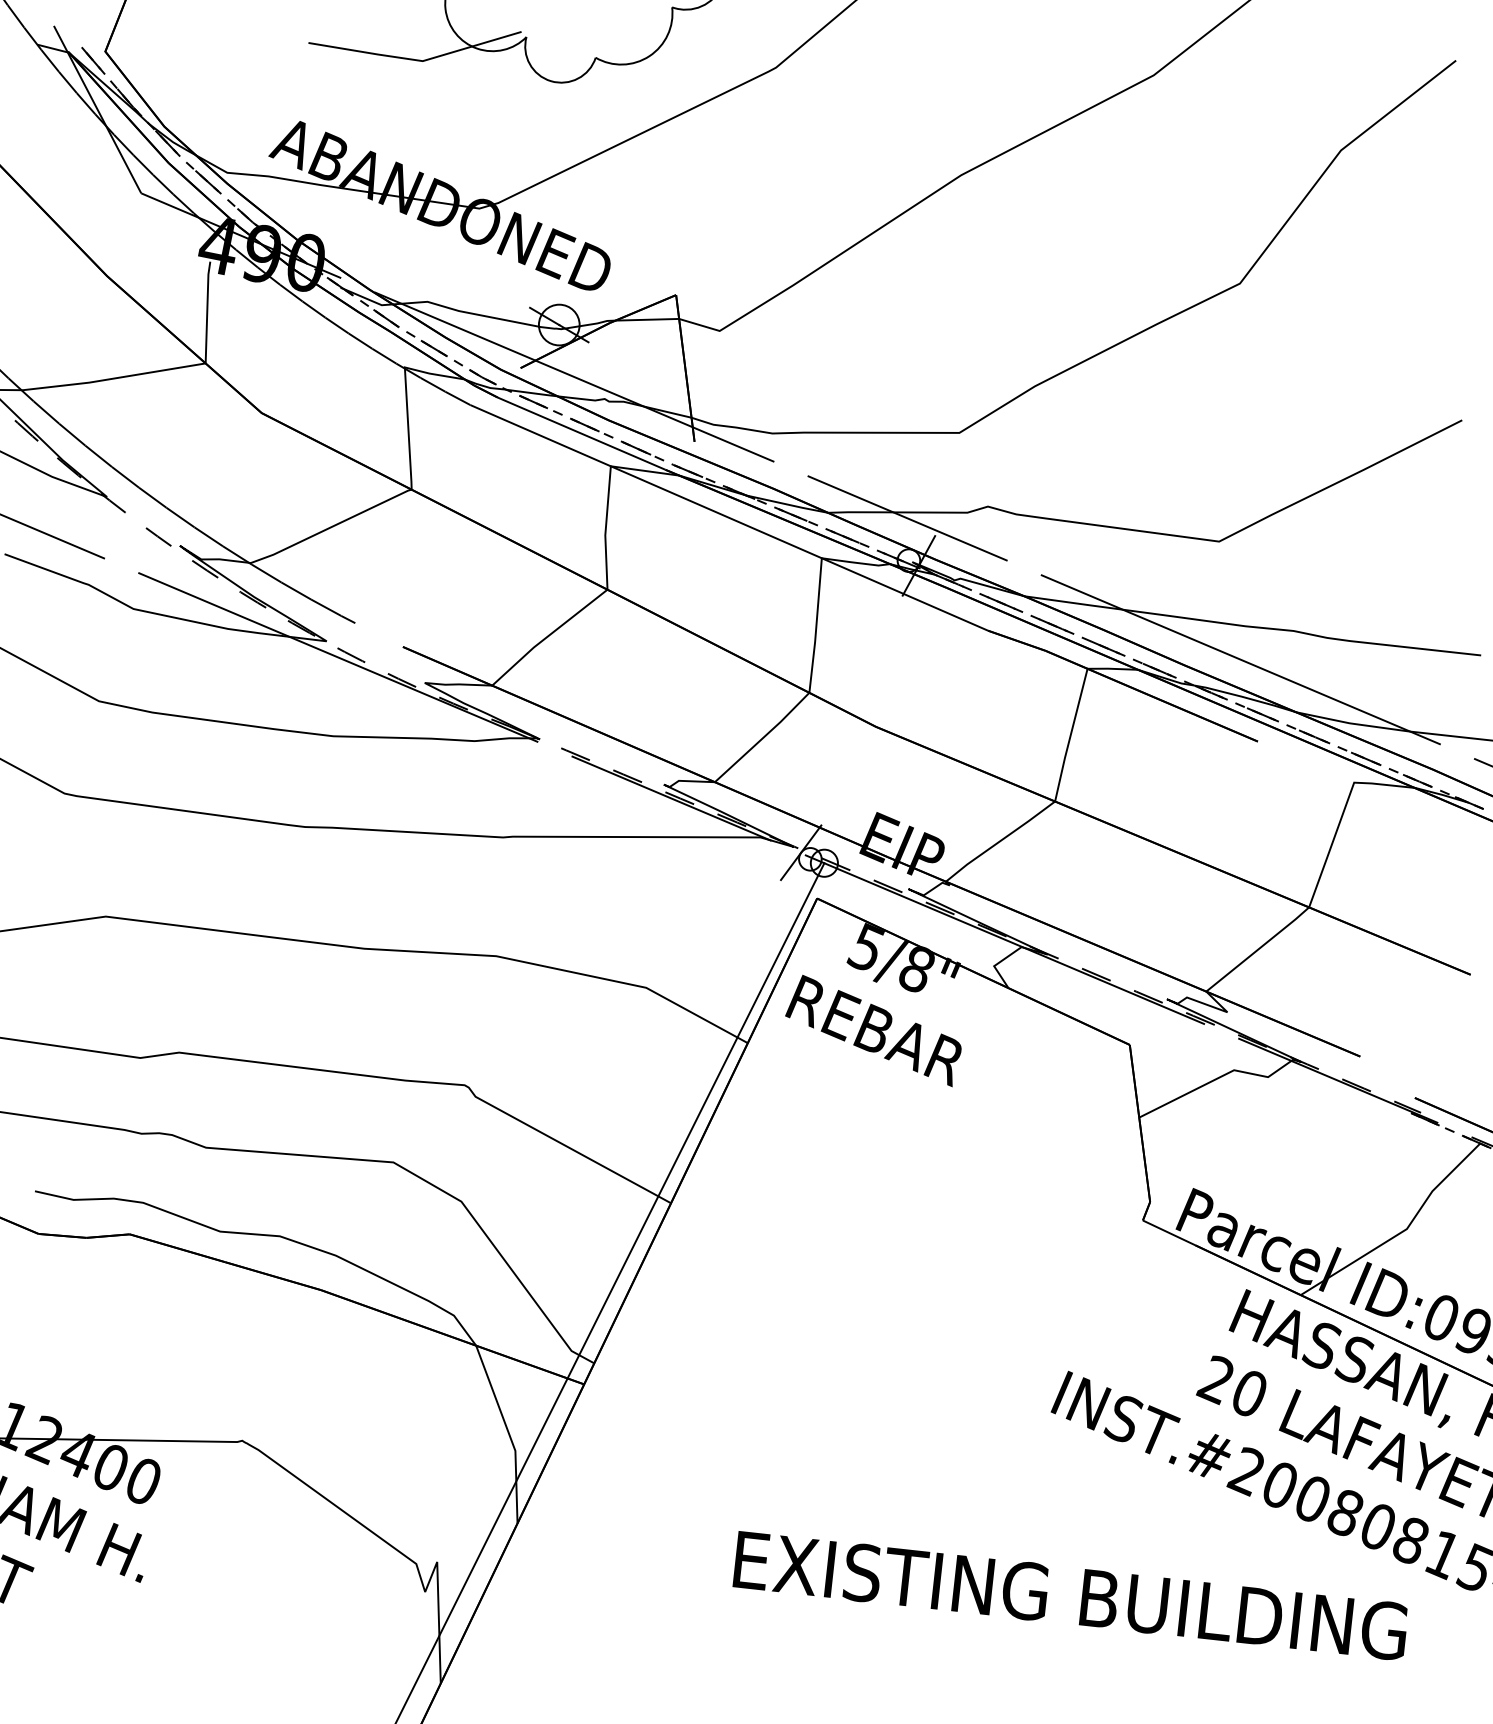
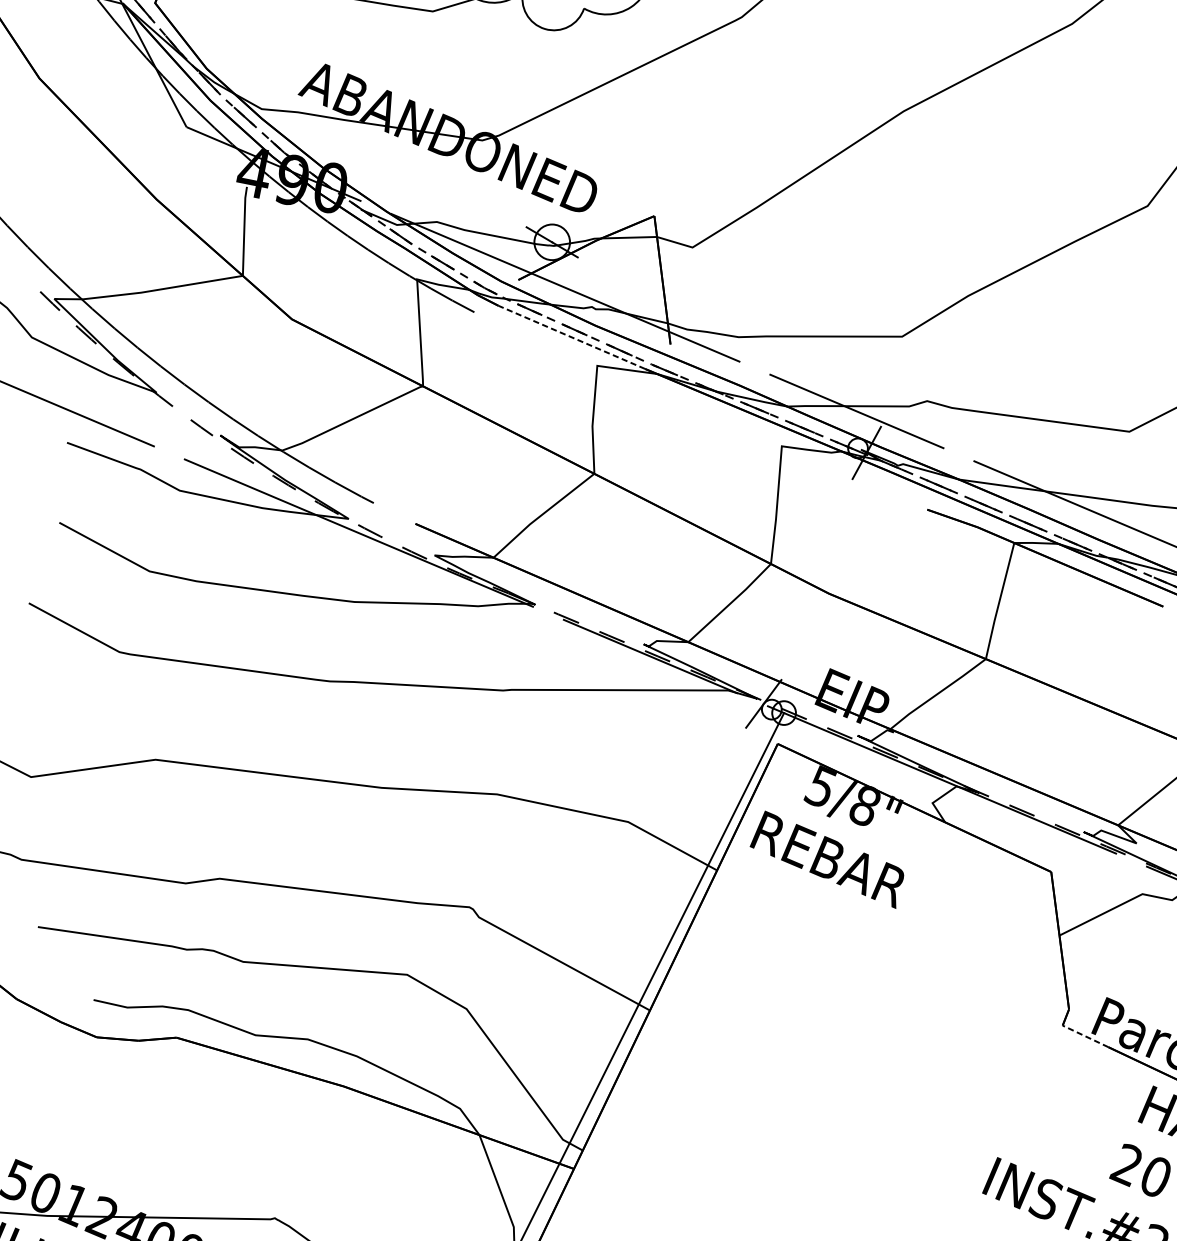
line: (581, 433) -> (571, 337), solid -> dashed
line: (729, 517) -> (701, 410), removed
line: (1169, 1232) -> (1085, 1036), solid -> dashed

